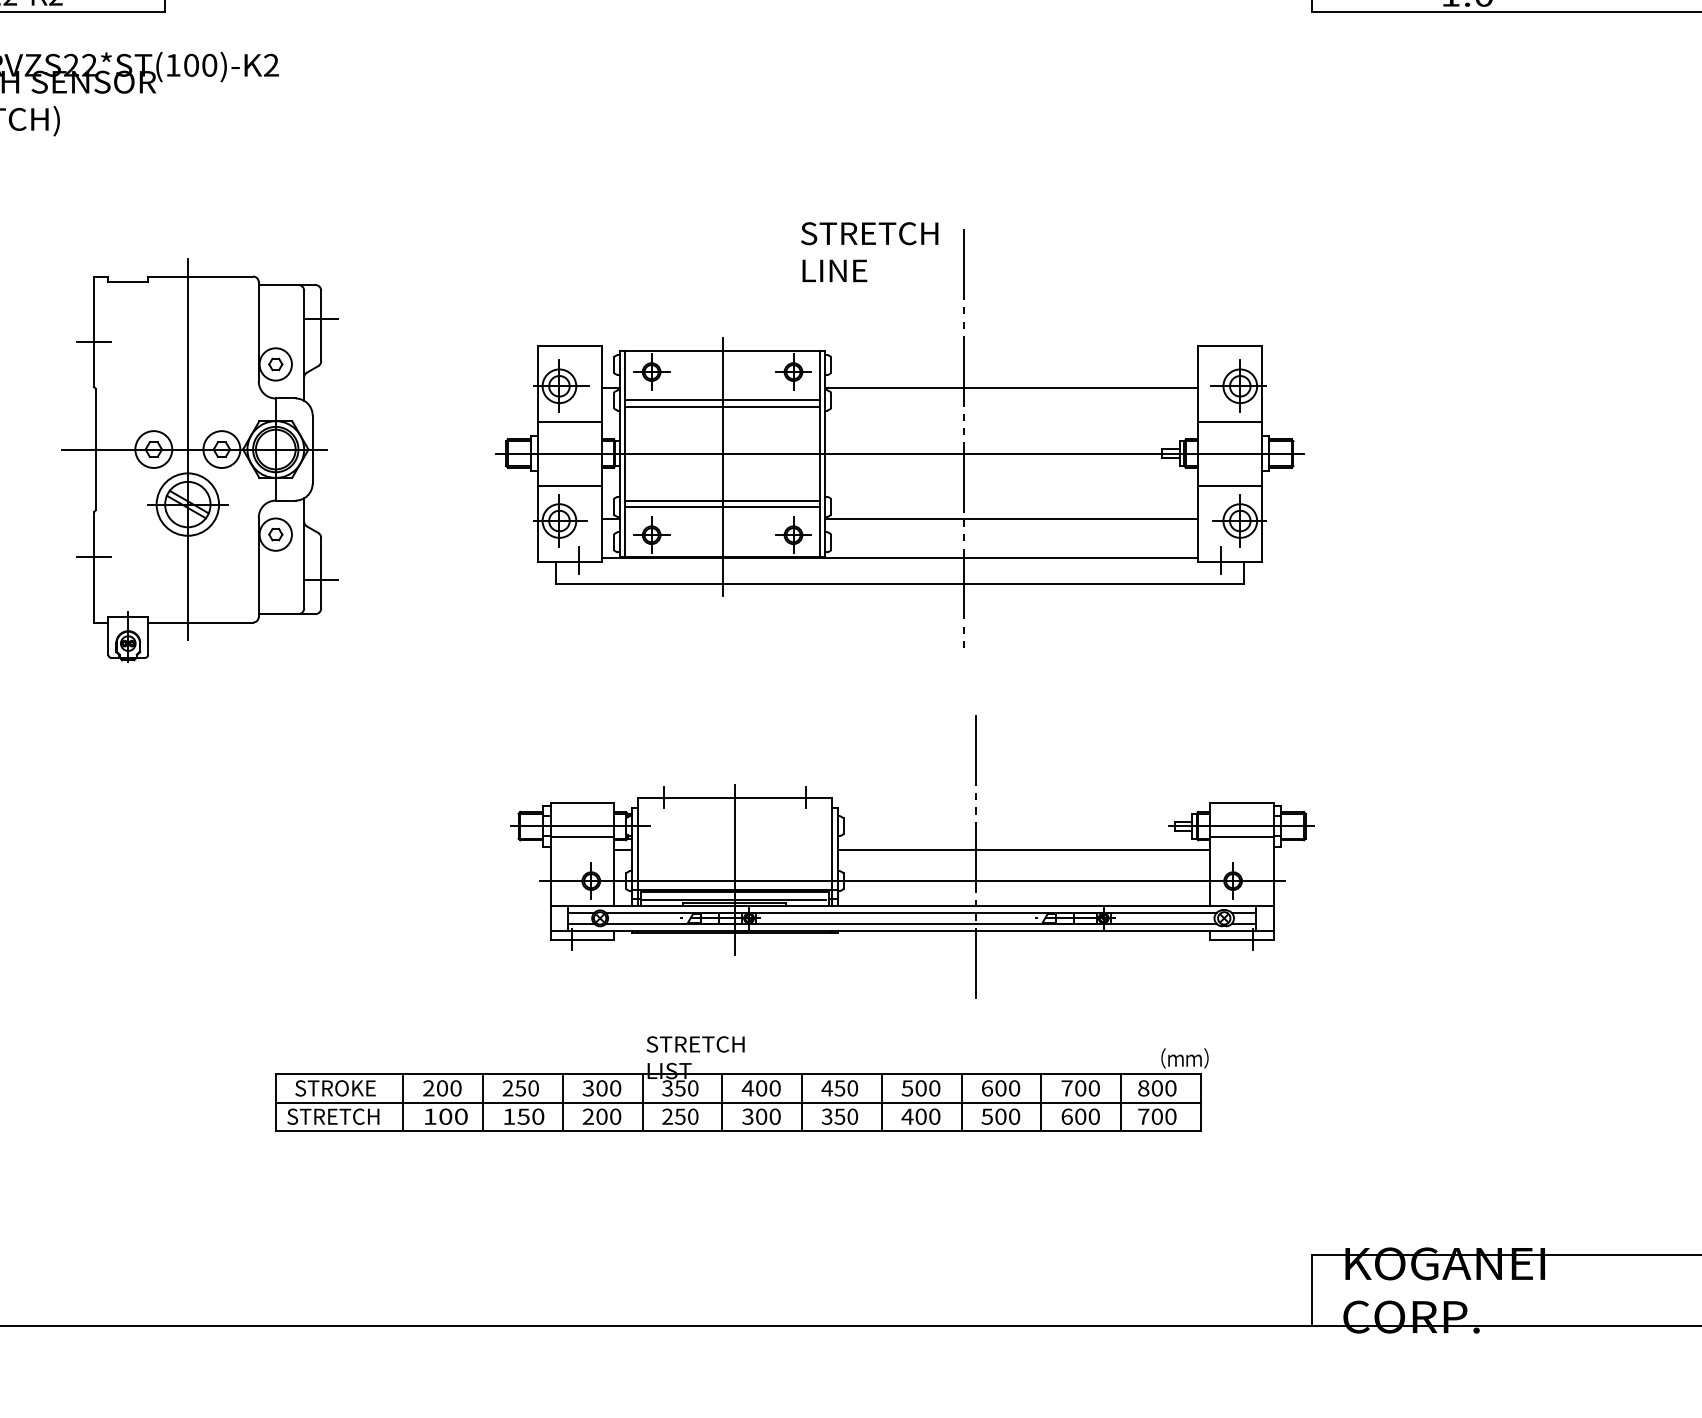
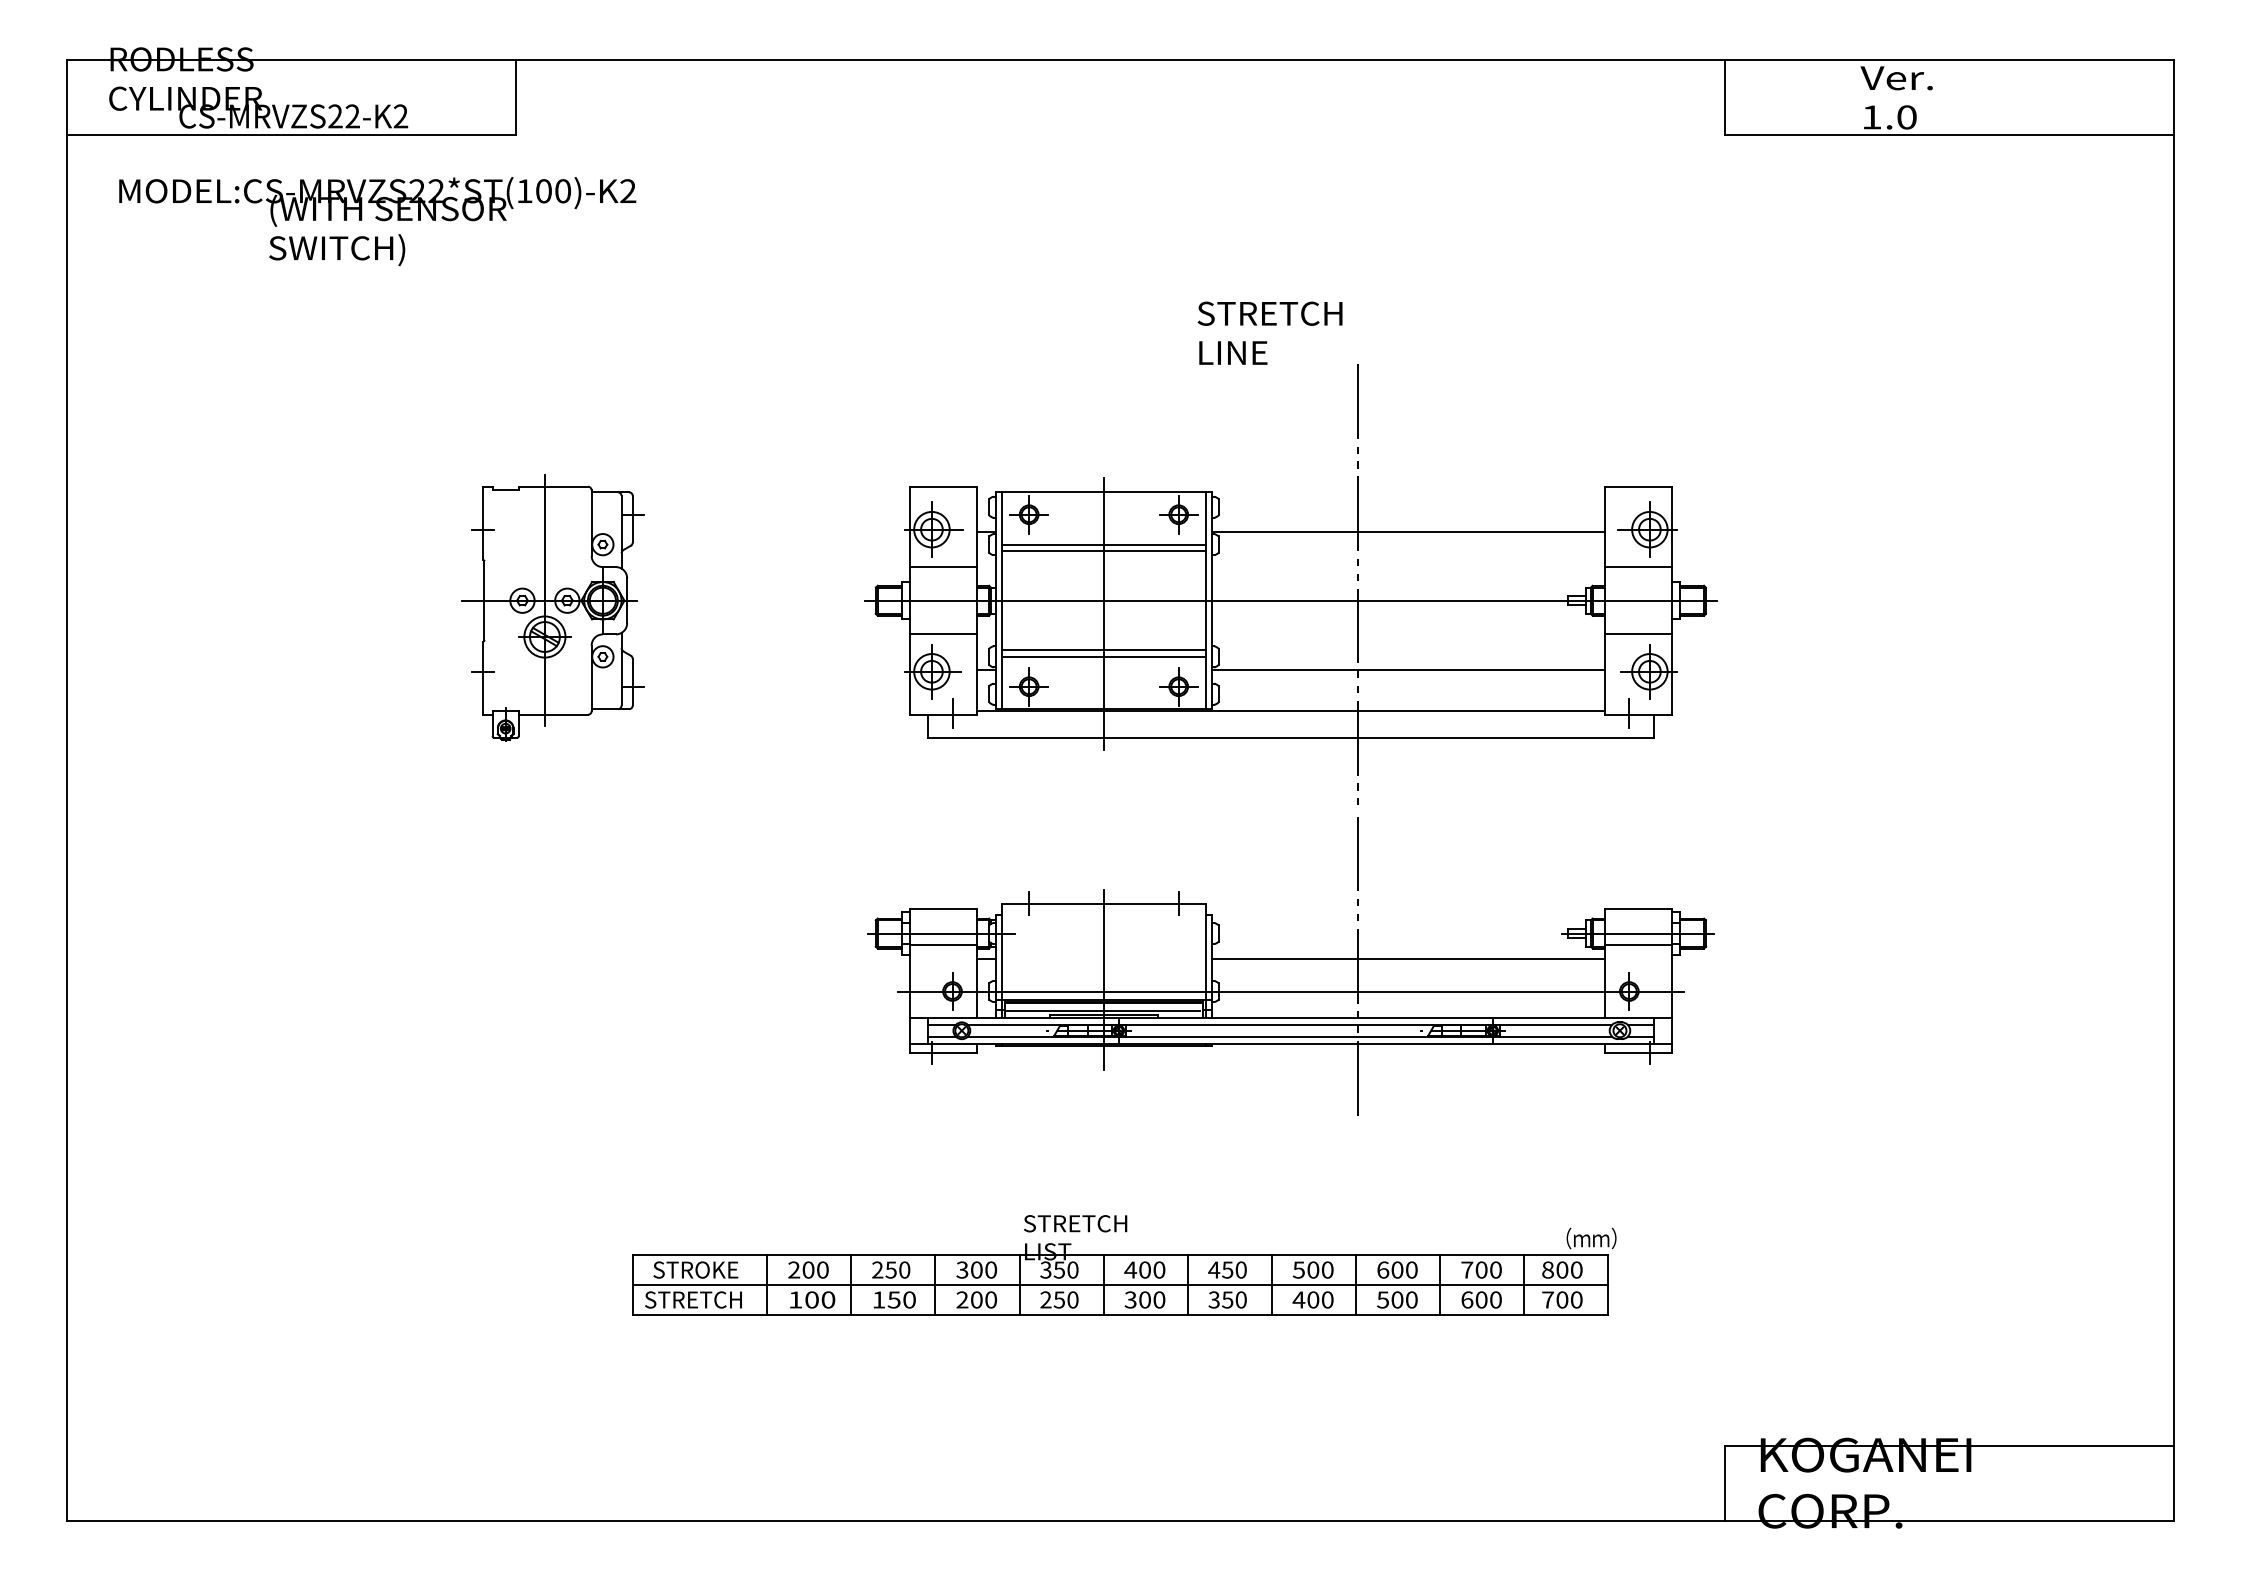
text: (869, 251) -> (1269, 332), moved
part: (199, 460) -> (552, 607), size x0.62
part: (911, 857) -> (1290, 966), moved

